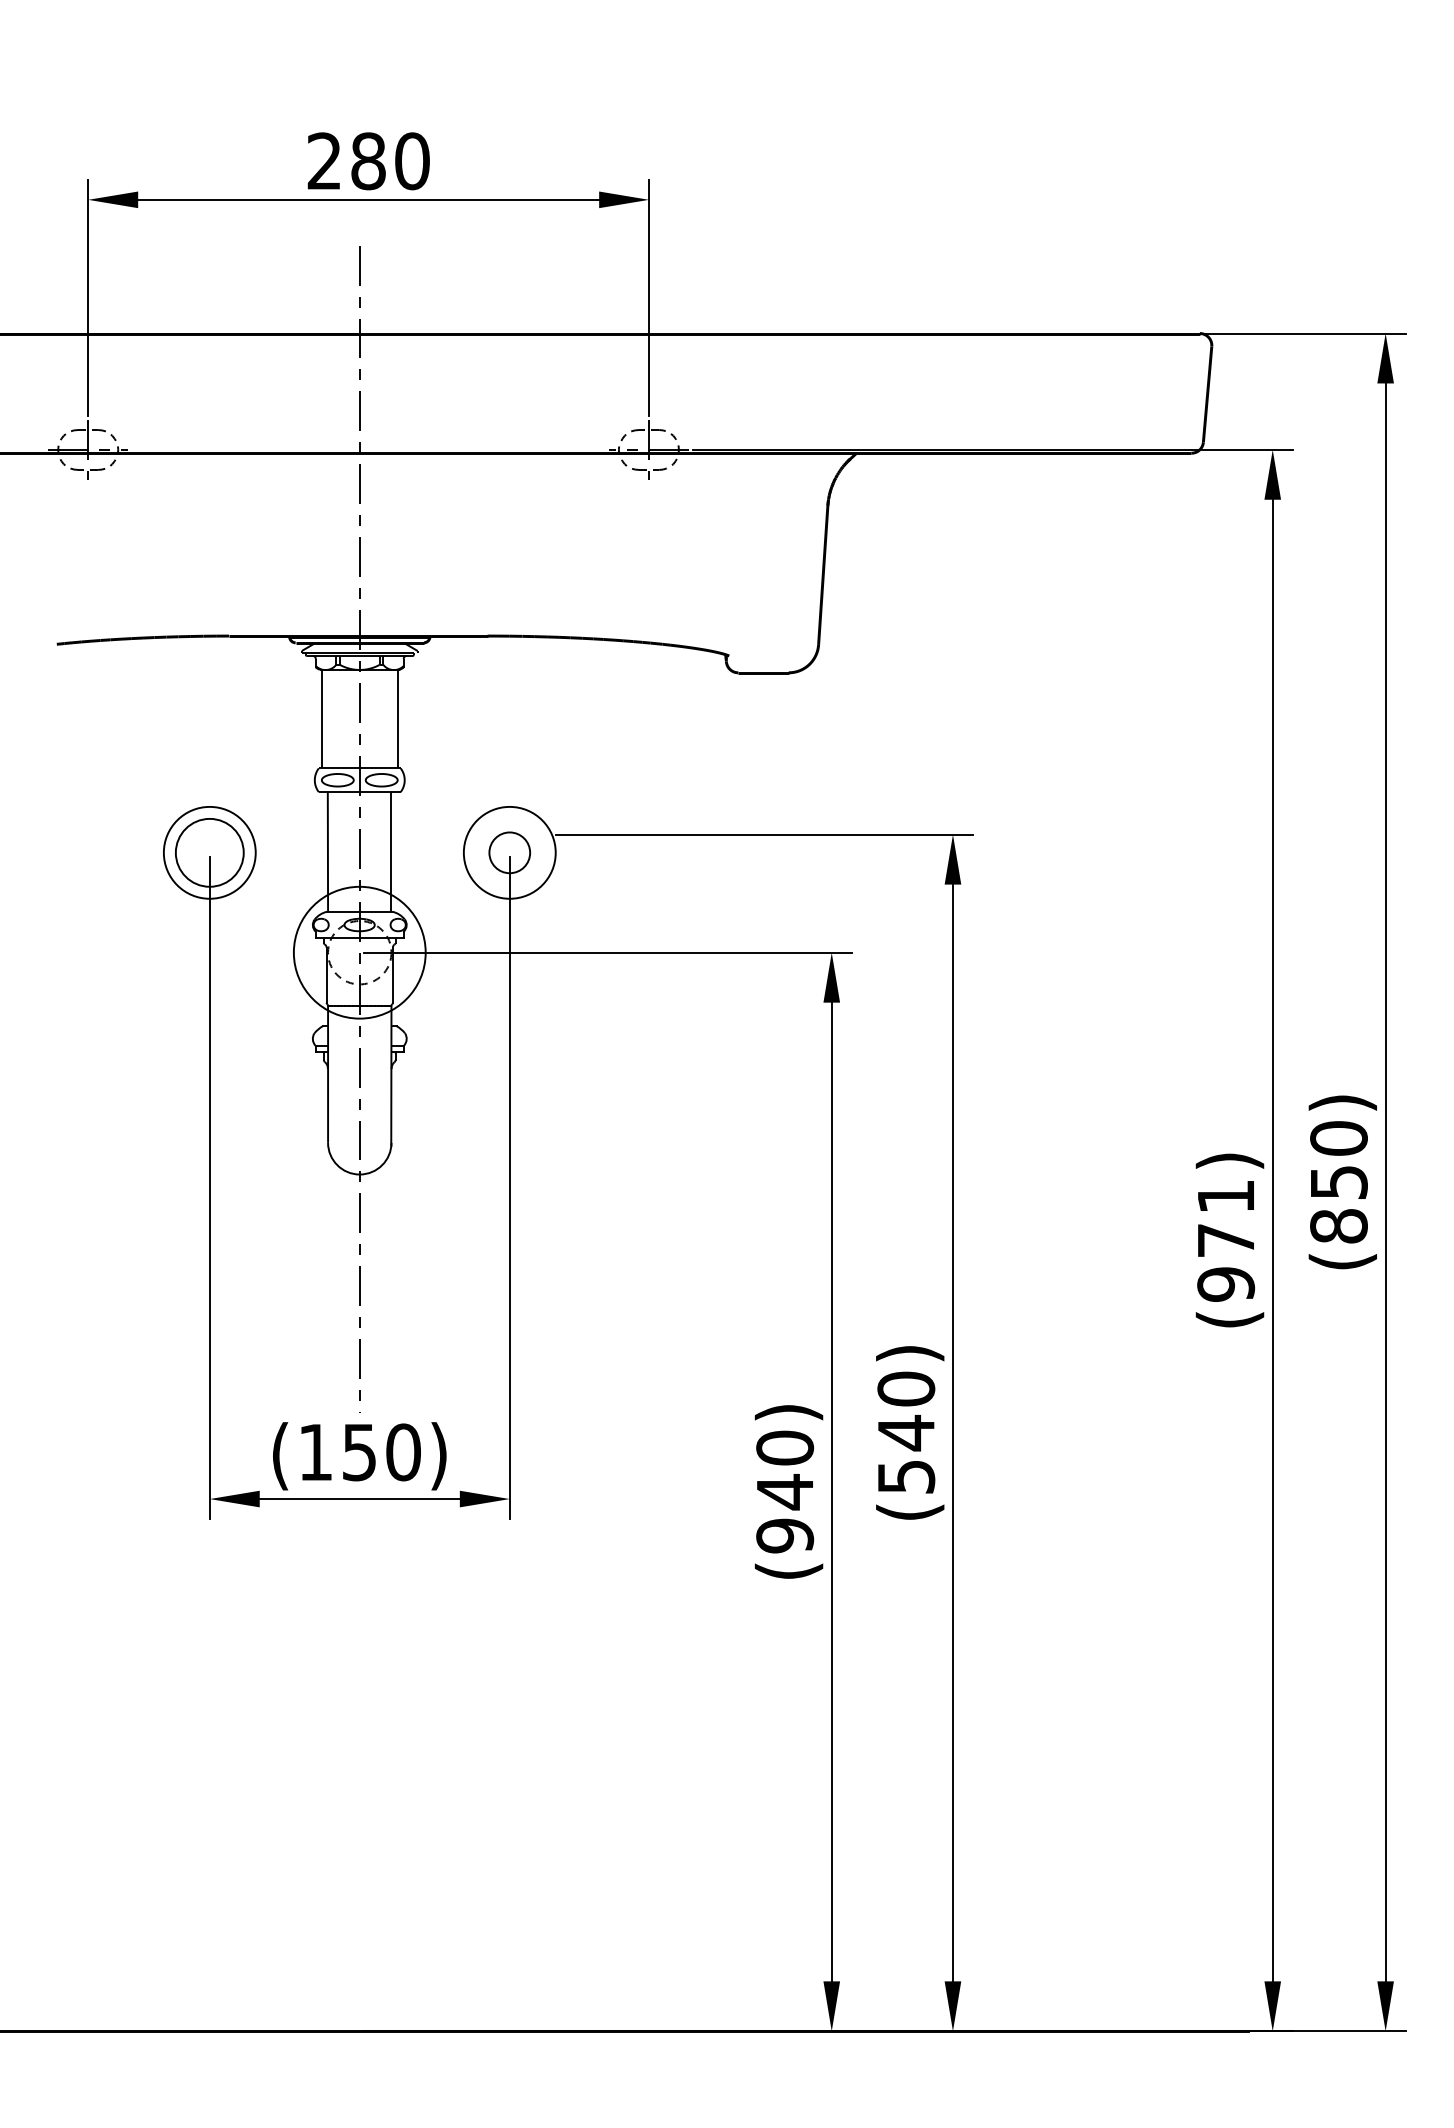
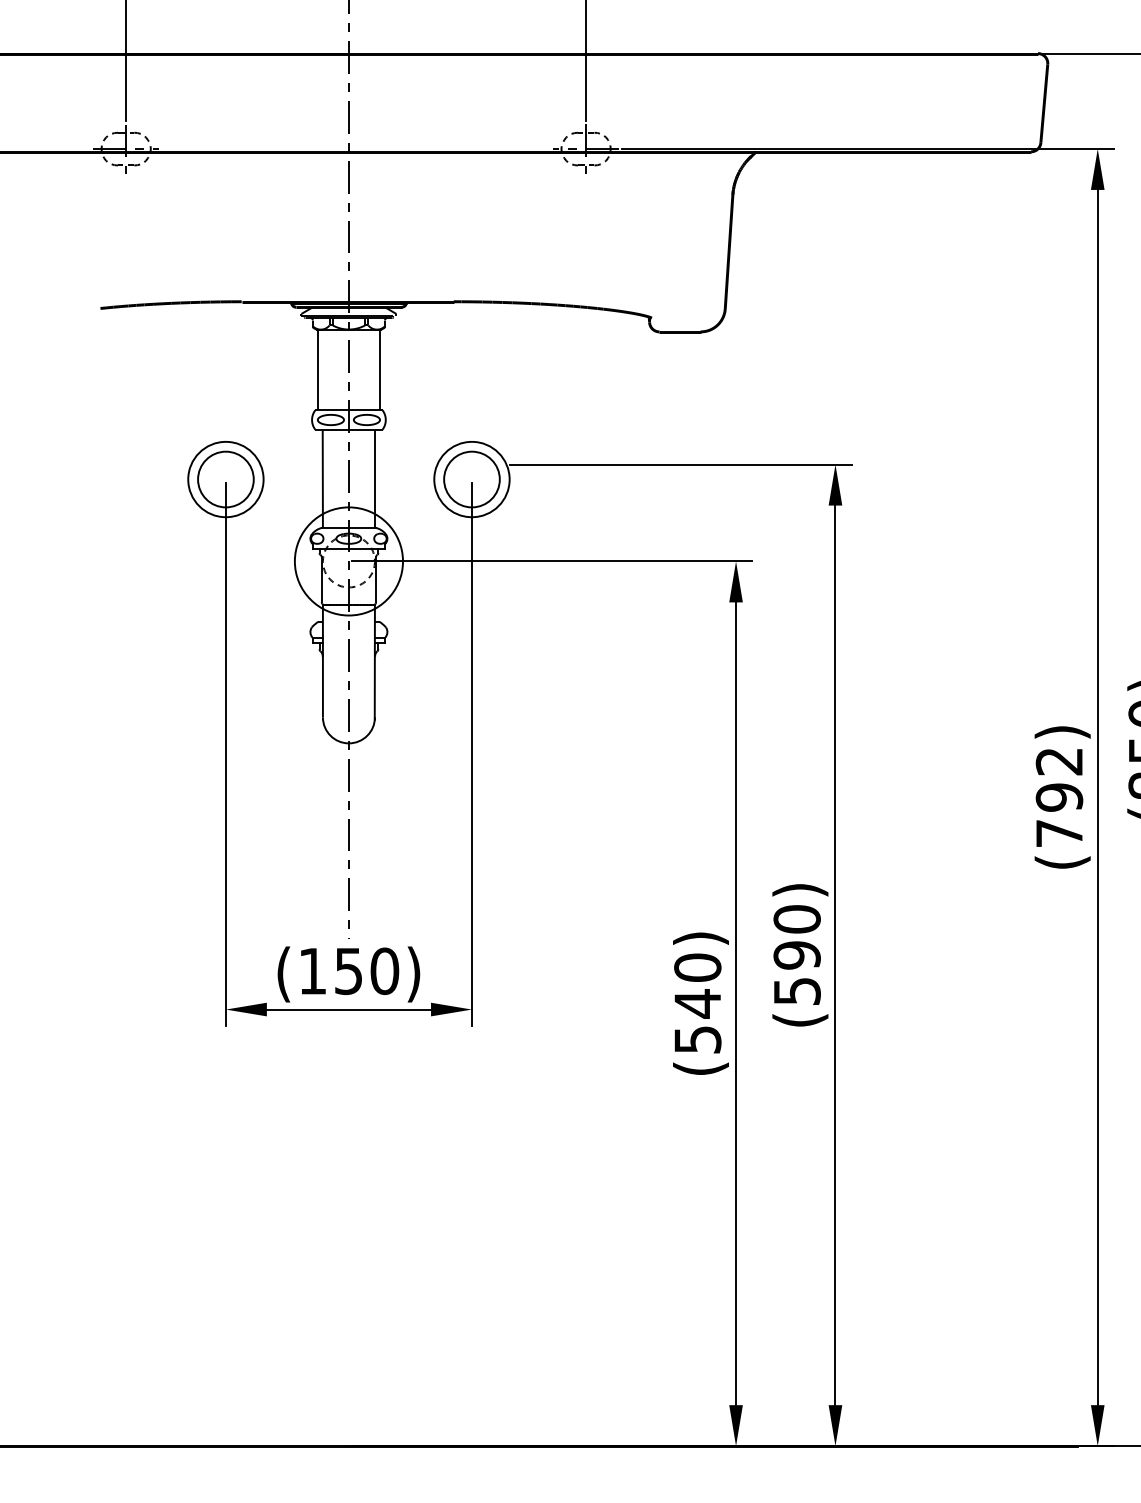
circle: (509, 852) -> (471, 479), size x1.67
text: (1226, 1241) -> (1059, 798), (971) -> (792)
text: (906, 1432) -> (797, 954), (540) -> (590)
text: (784, 1535) -> (697, 1039), (940) -> (540)

